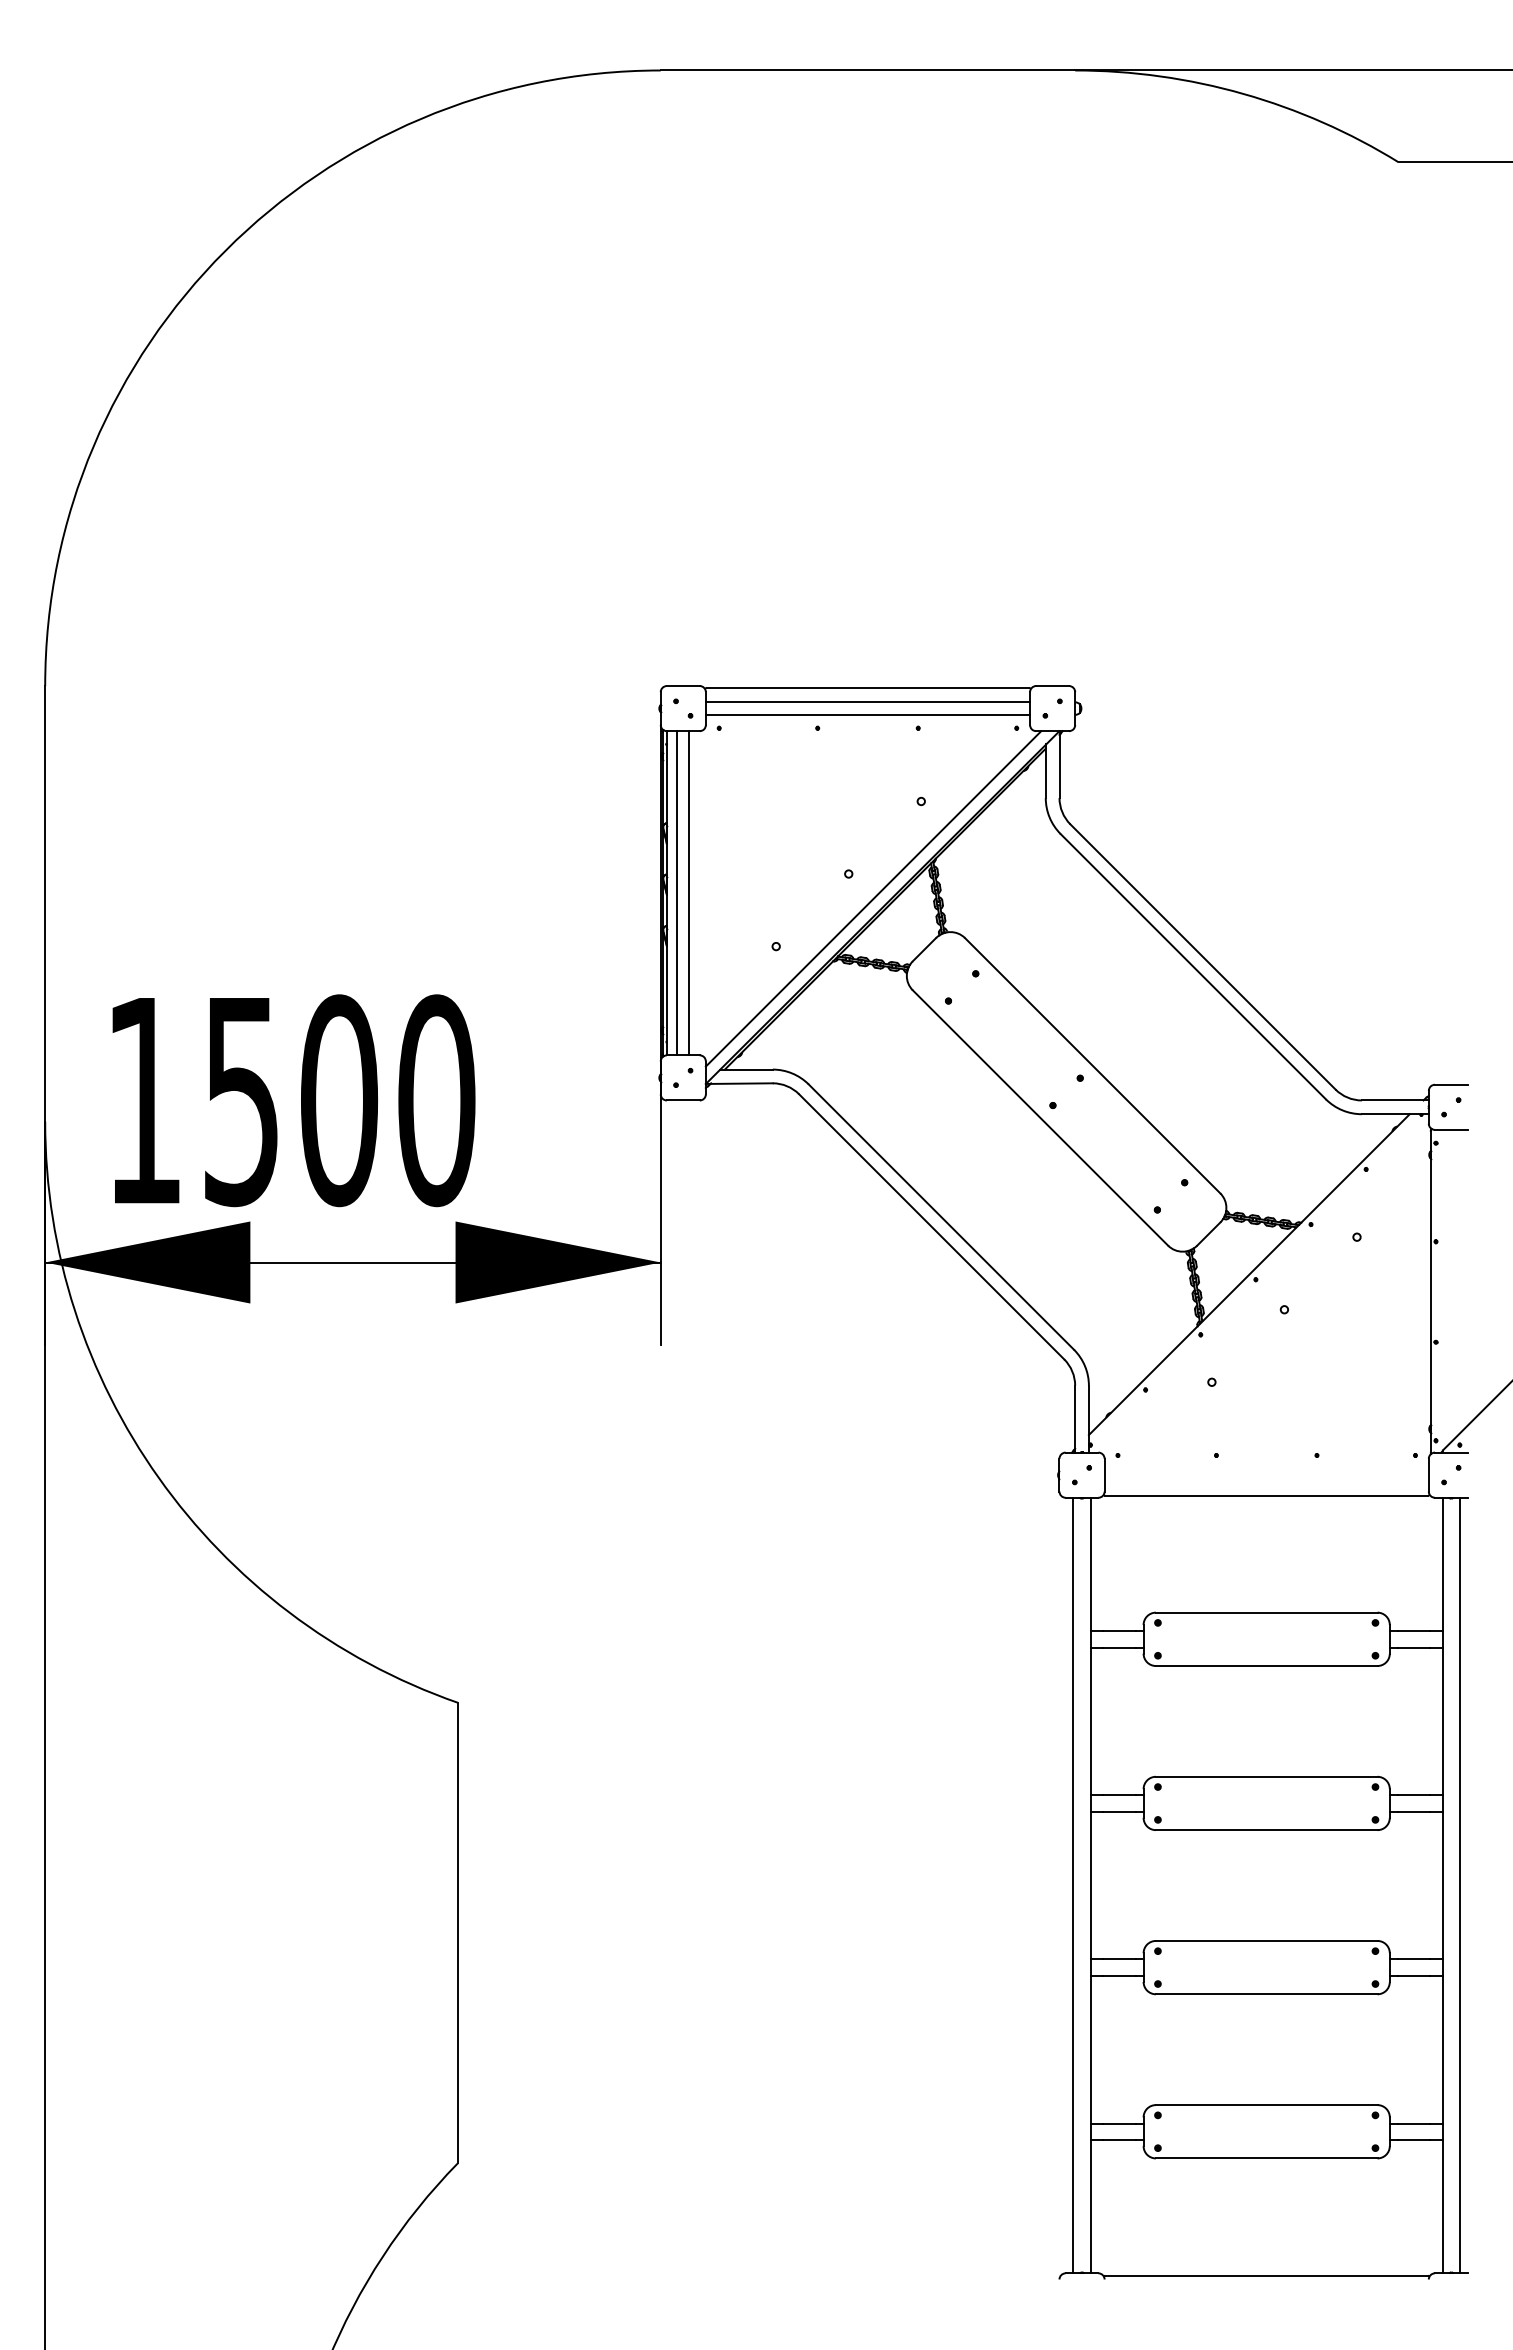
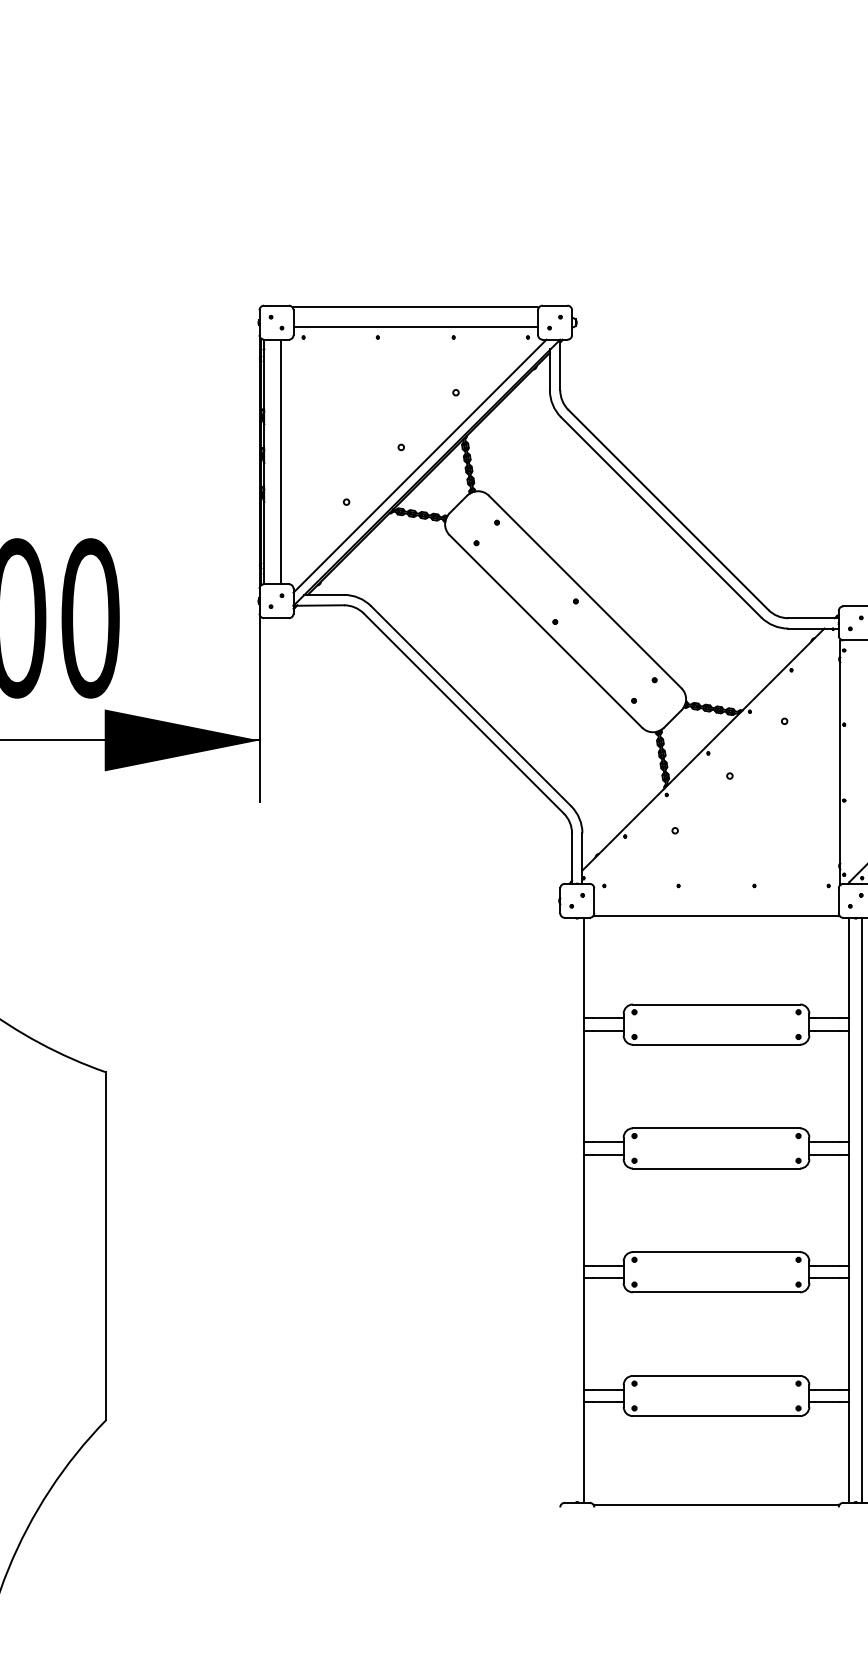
line: (867, 702) -> (415, 318), removed
line: (677, 893) -> (272, 462), removed
line: (1073, 1885) -> (570, 1210), removed

